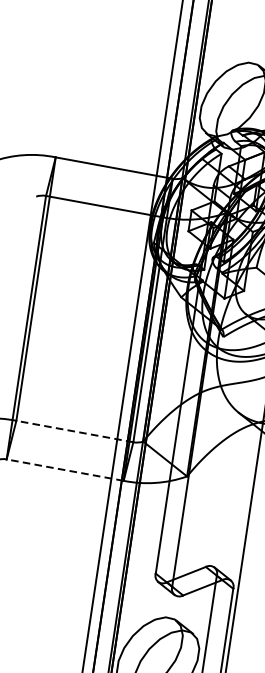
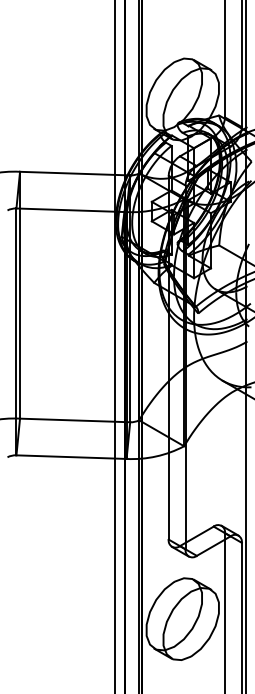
line: (74, 431) -> (74, 420), dashed -> solid
line: (65, 470) -> (71, 457), dashed -> solid

